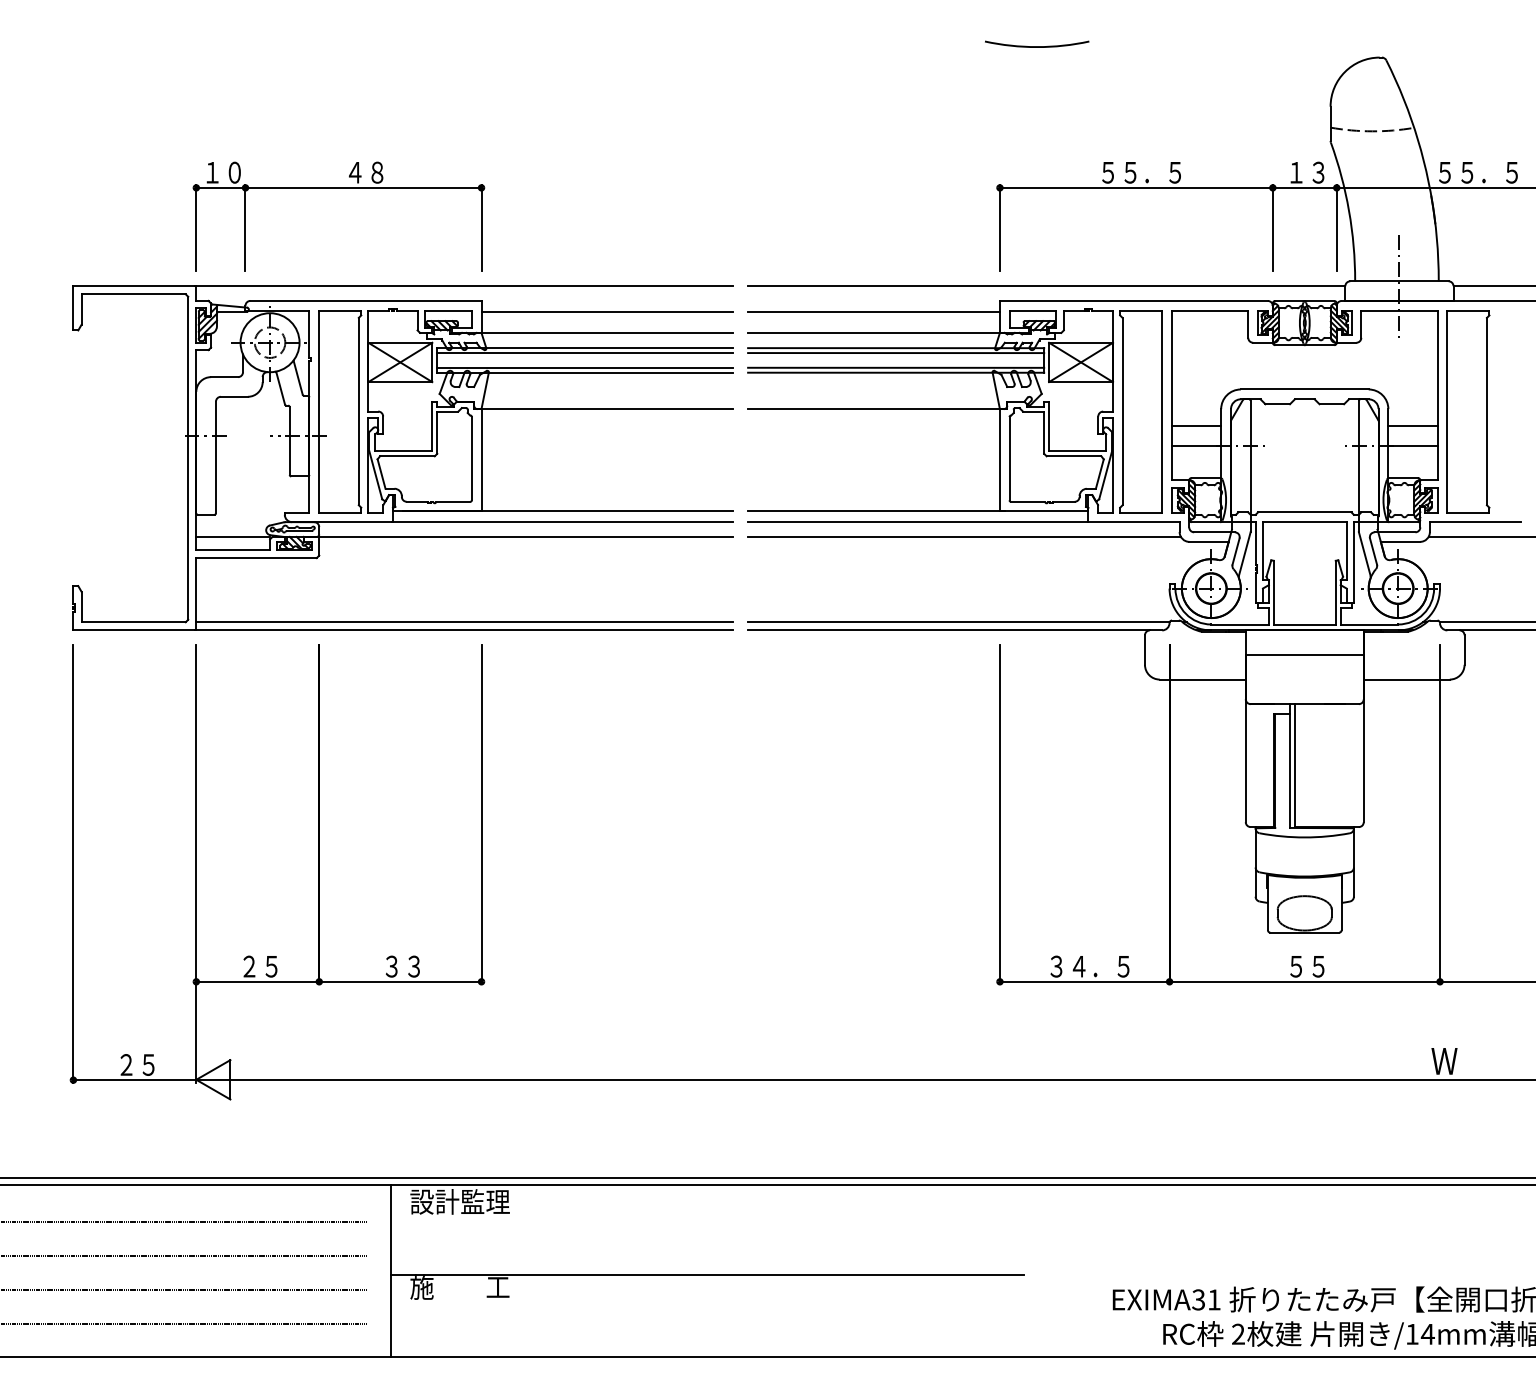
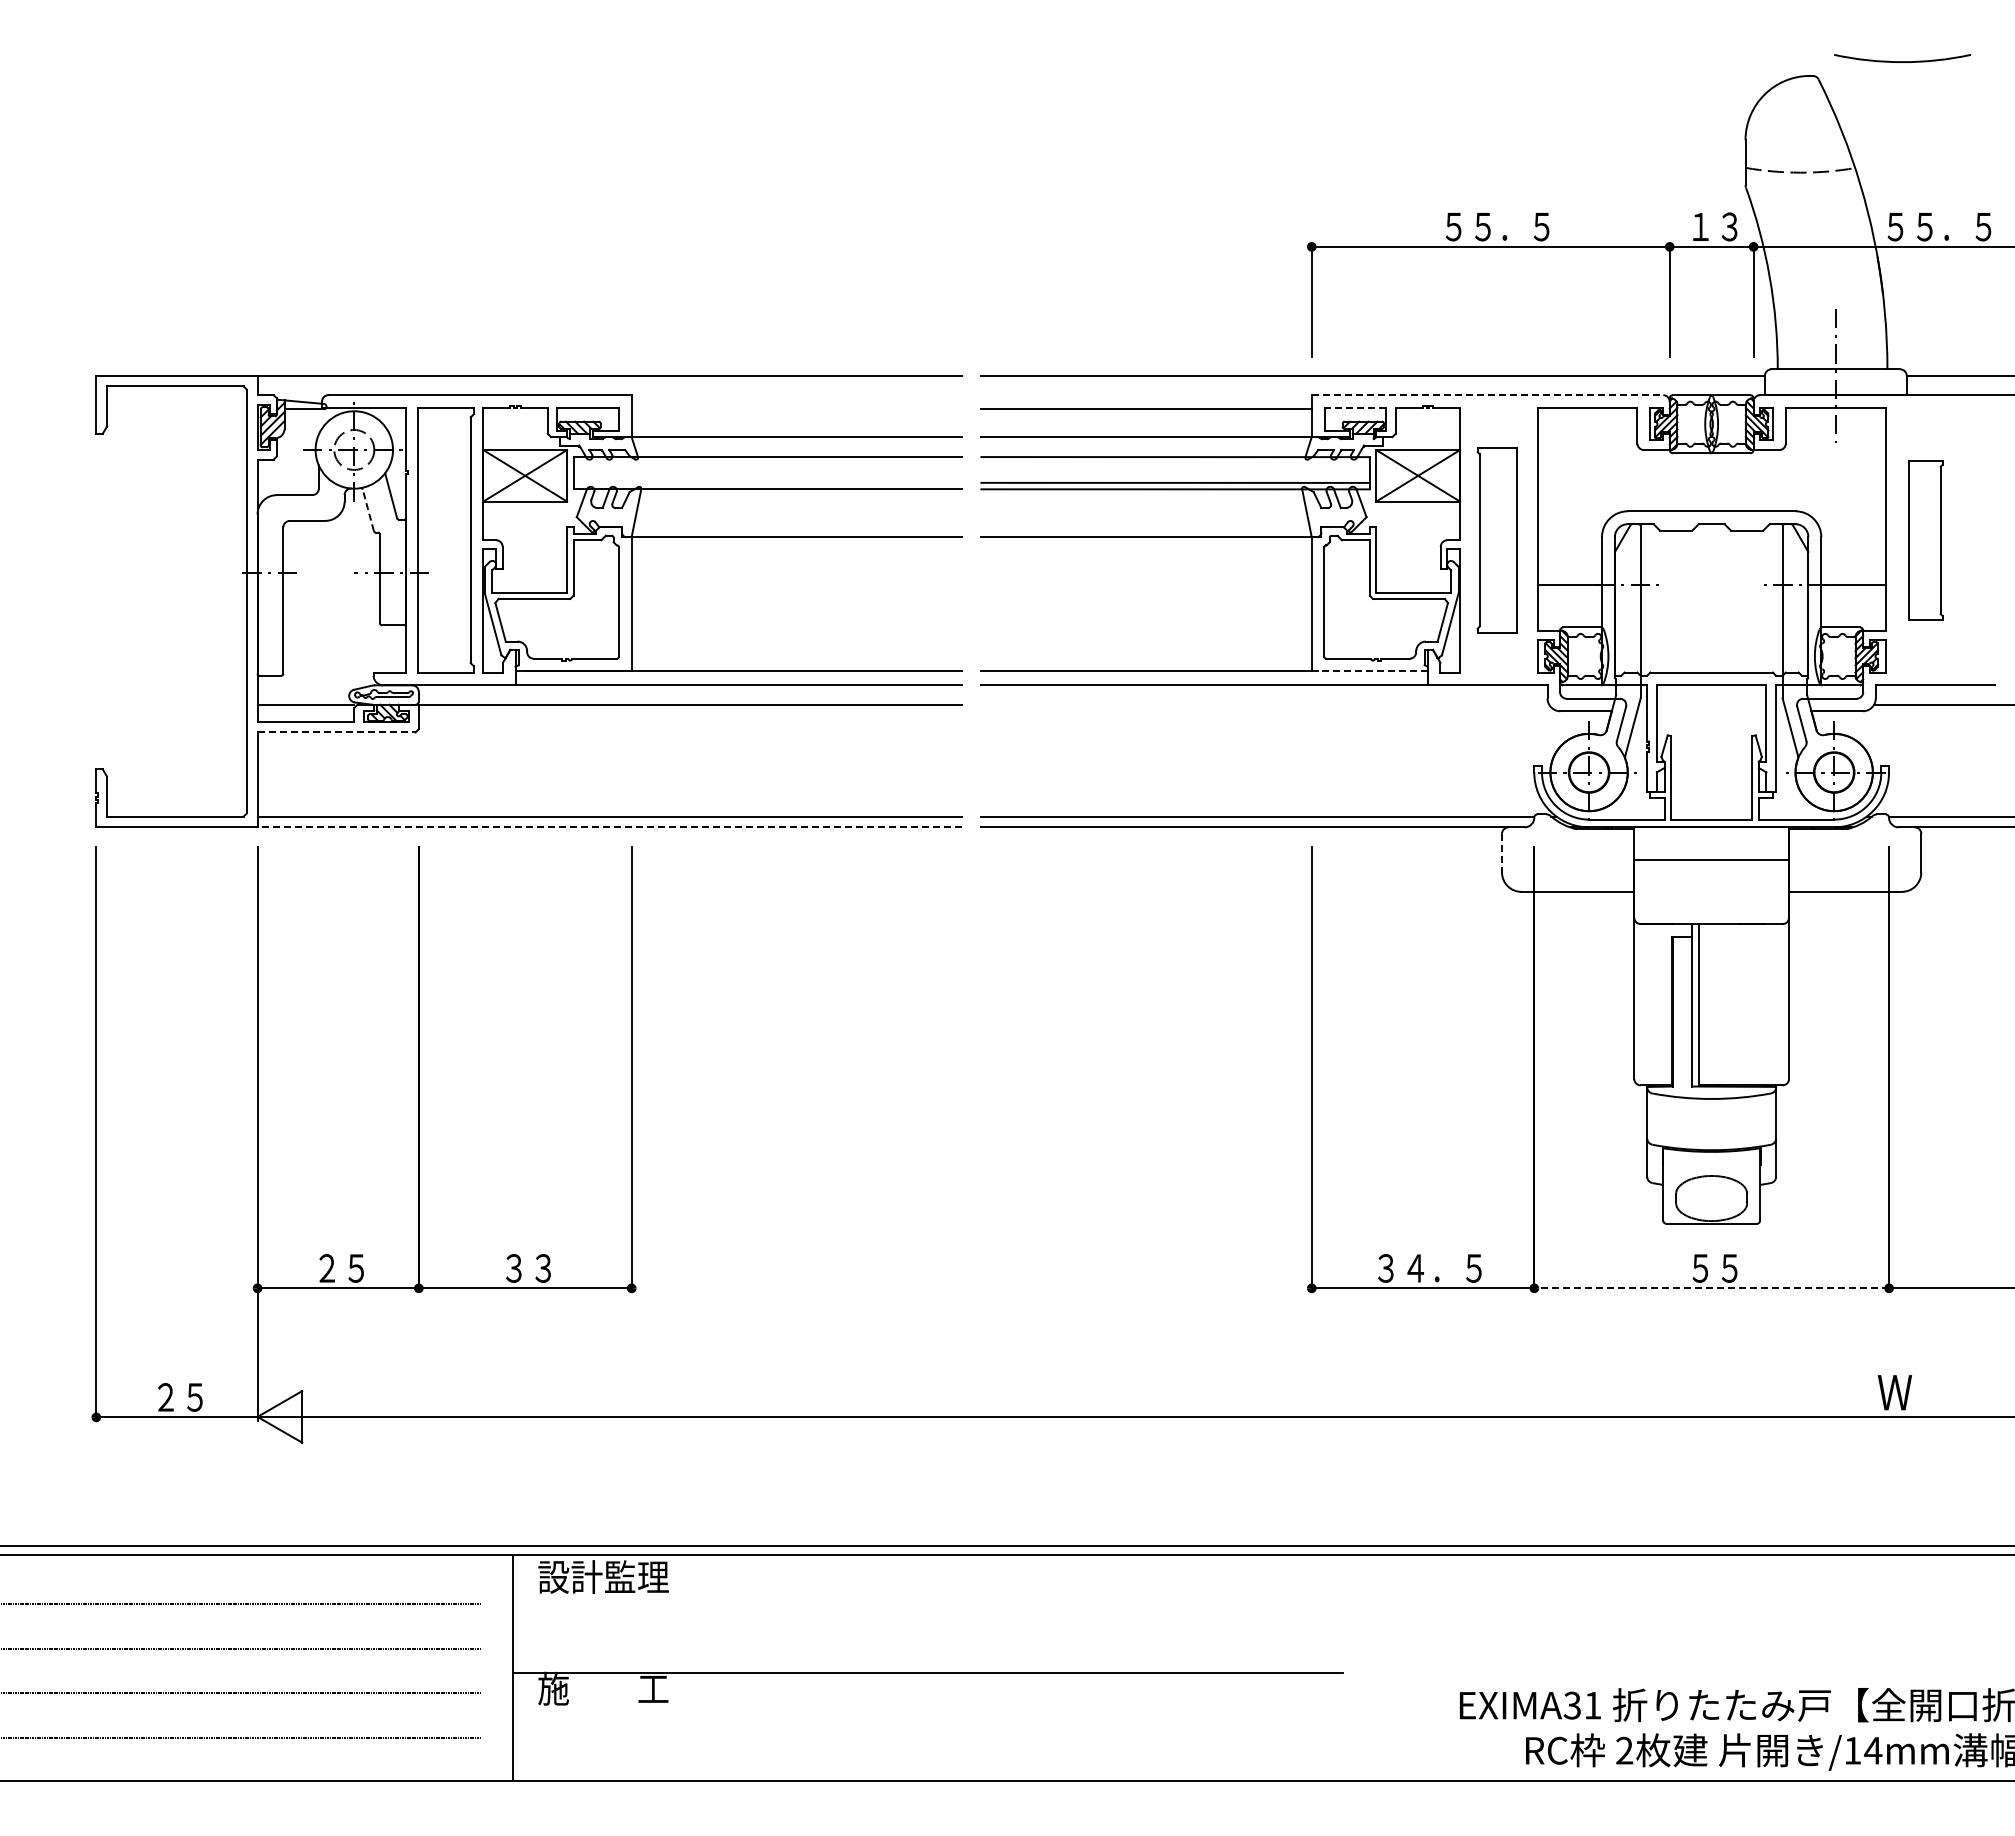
arc: (1037, 46) -> (1902, 61), moved
part: (338, 188) -> (444, 247), removed
line: (1133, 301) -> (1487, 395), solid -> dashed
line: (1033, 310) -> (1355, 407), solid -> dashed
line: (607, 311) -> (796, 409), removed
line: (585, 353) -> (767, 463), removed
line: (896, 353) -> (1175, 463), removed
line: (585, 367) -> (767, 482), removed
line: (280, 388) -> (368, 510), solid -> dashed
part: (1140, 411) -> (1496, 540), size x0.7
part: (1467, 411) -> (1925, 540), size x0.6
line: (1196, 426) -> (1569, 559), removed
line: (1412, 426) -> (1853, 559), removed
line: (1043, 511) -> (1369, 671), solid -> dashed
line: (964, 536) -> (1265, 704), removed
line: (257, 558) -> (337, 732), solid -> dashed
line: (463, 630) -> (608, 827), solid -> dashed
line: (1145, 650) -> (1502, 853), solid -> dashed
line: (1304, 981) -> (1711, 1288), solid -> dashed

